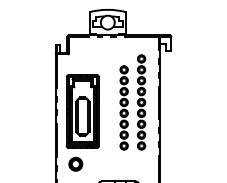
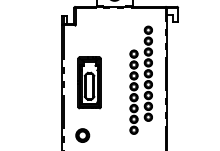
part: (123, 107) -> (133, 91), moved
part: (82, 111) -> (89, 82), size x0.7

